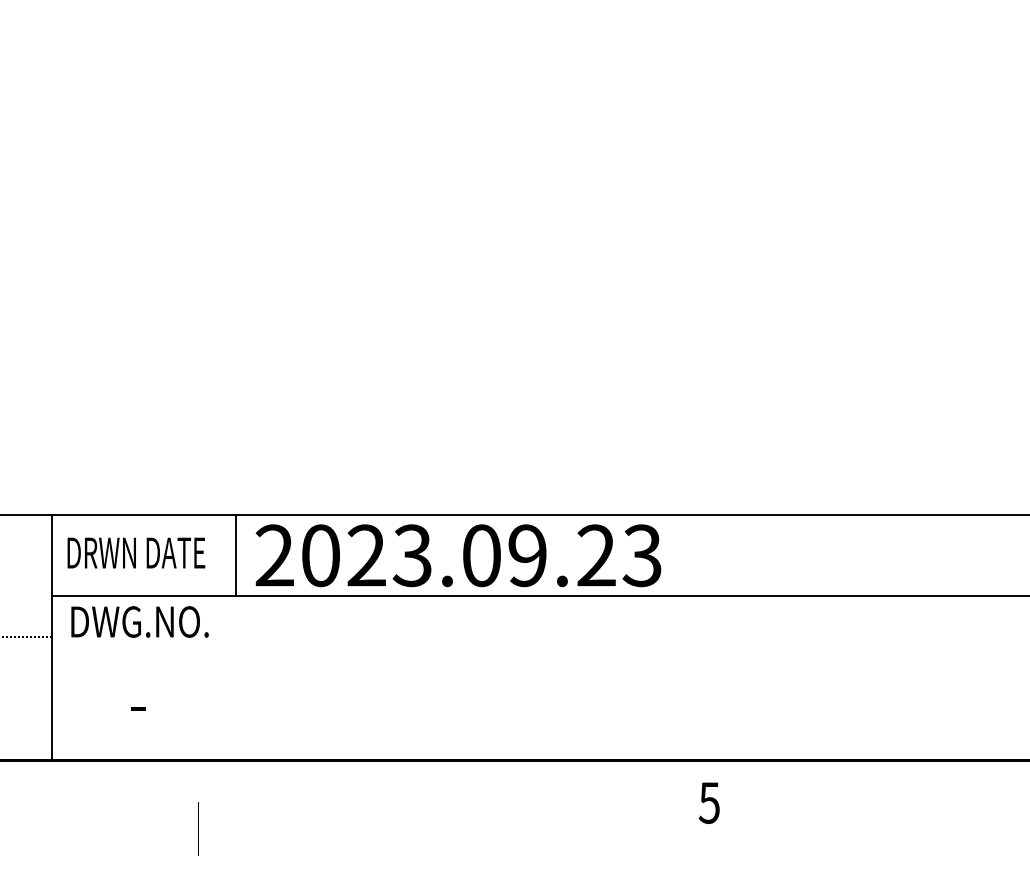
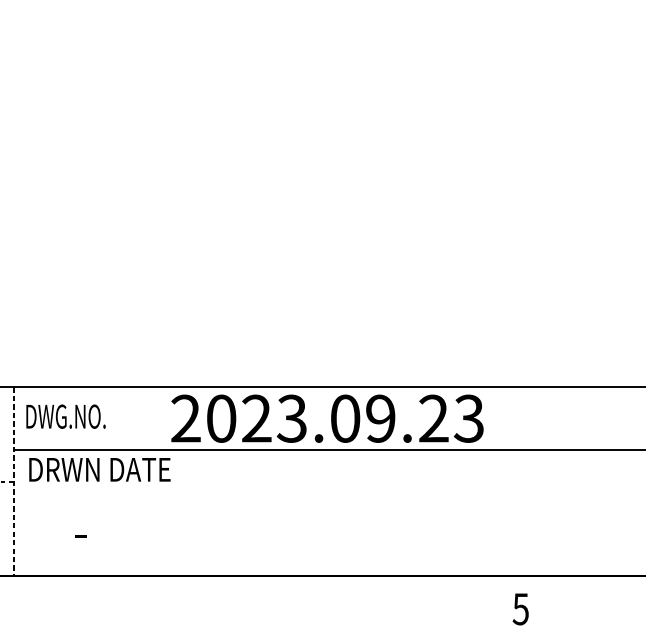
text: (144, 552) -> (85, 416), DRWN DATE -> DWG.NO.
line: (236, 555) -> (156, 418), removed
text: (173, 621) -> (107, 469), DWG.NO. -> DRWN DATE
line: (52, 637) -> (14, 481), solid -> dashed

